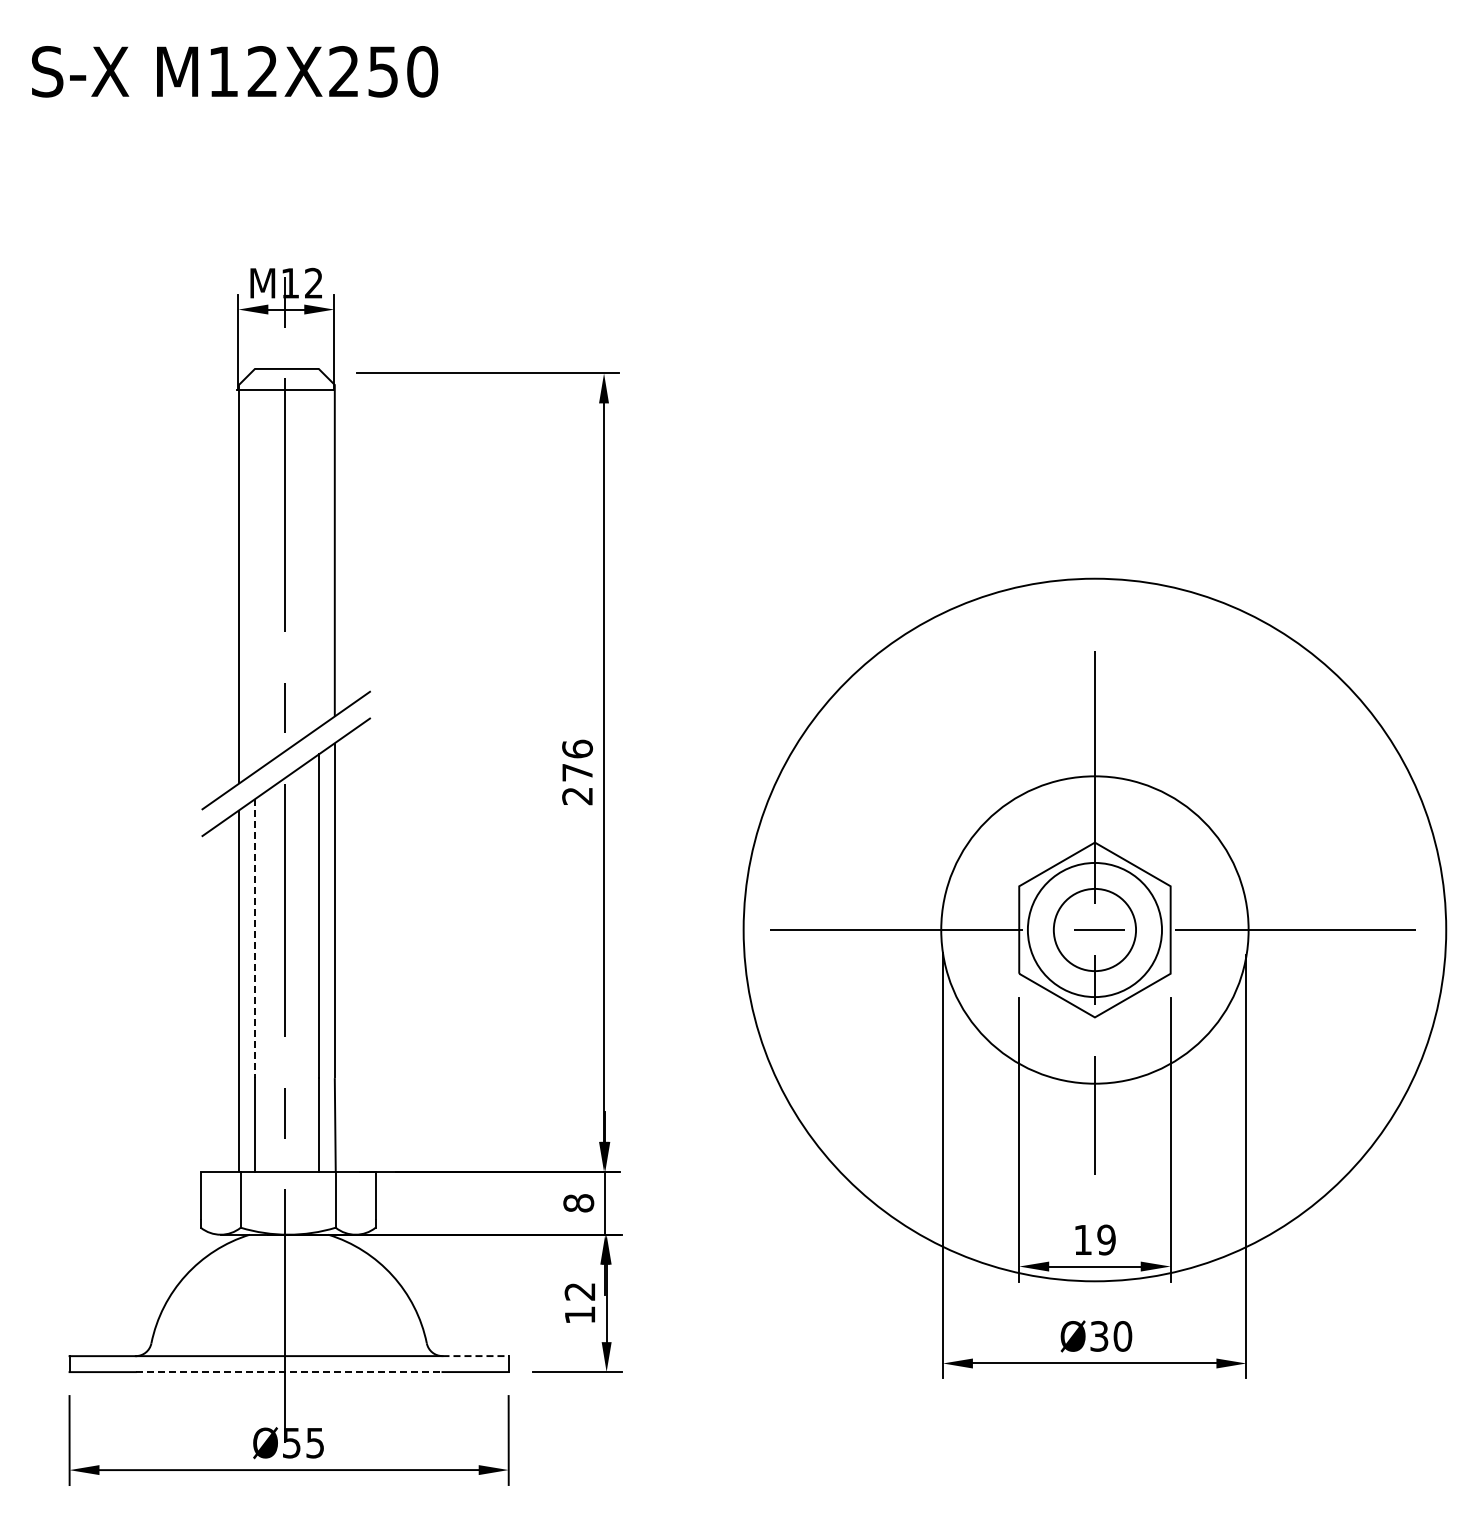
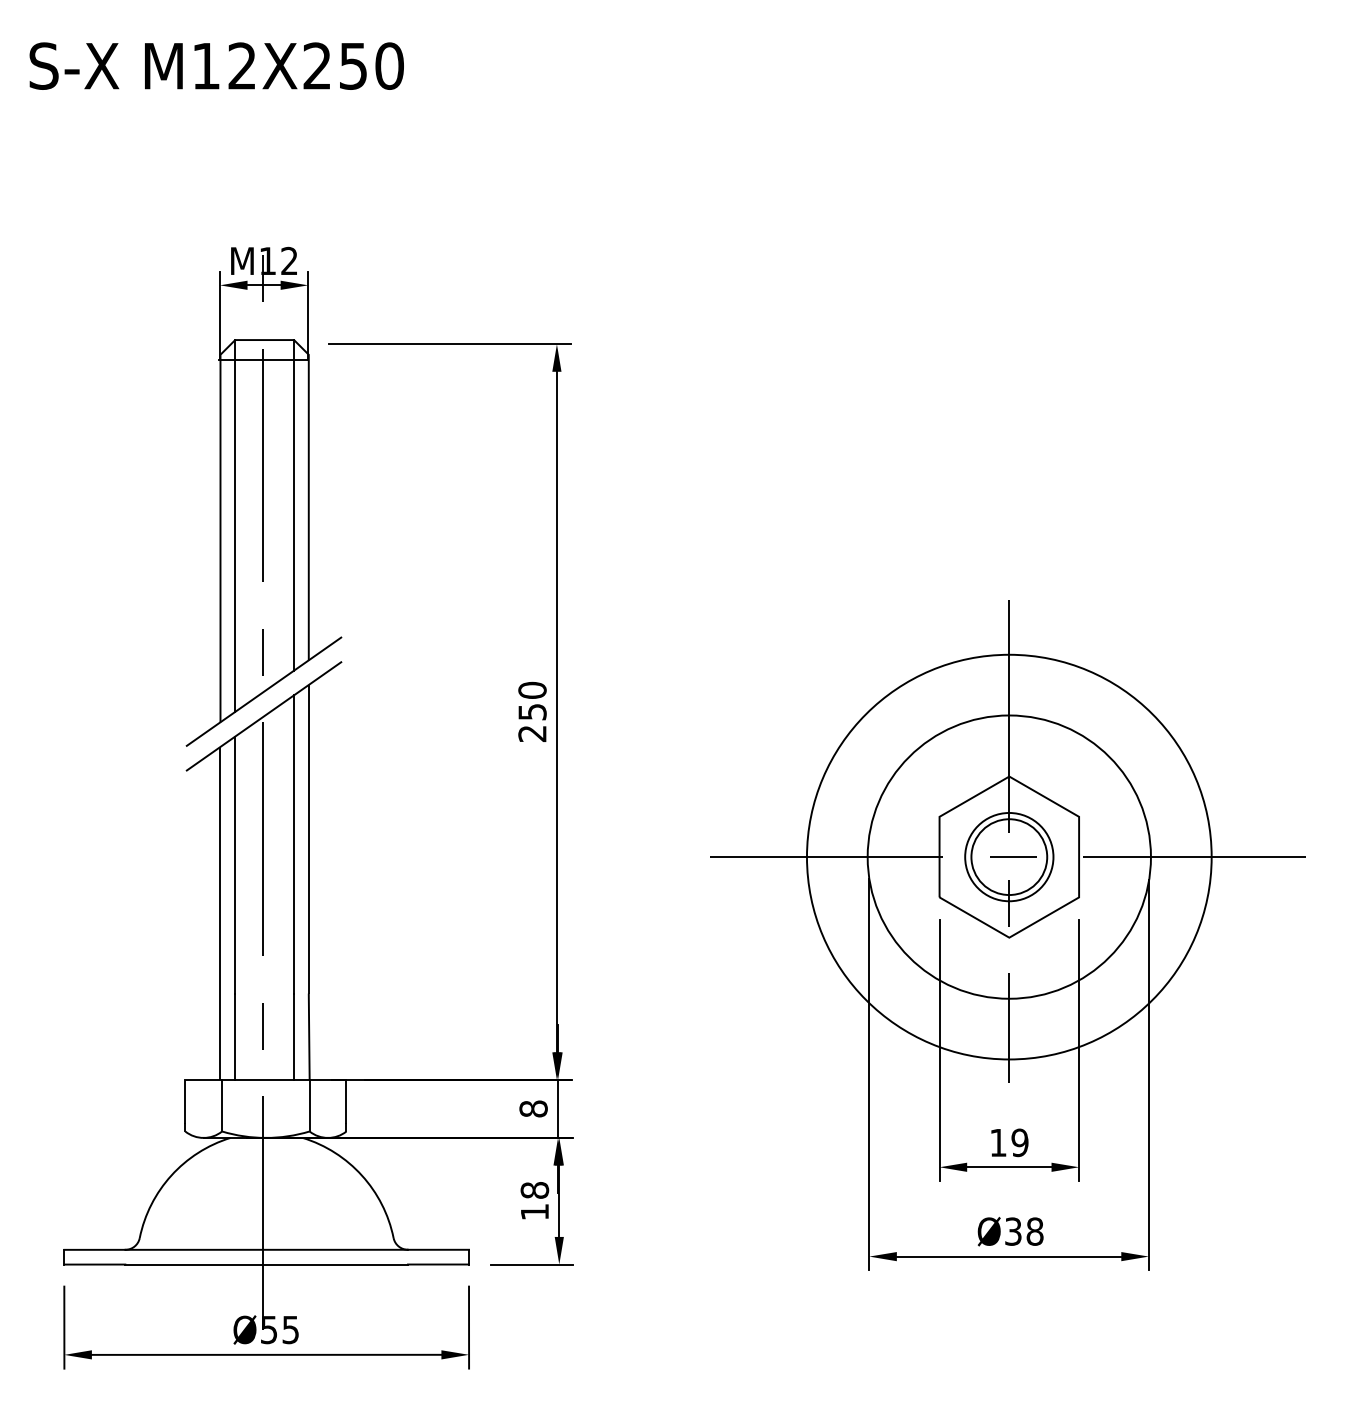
line: (318, 547) -> (293, 504), added
line: (254, 570) -> (234, 525), added
text: (577, 760) -> (532, 700), 276 -> 250
circle: (1094, 929) -> (1008, 856), size x0.62
circle: (1094, 929) -> (1008, 856), size x0.71
line: (254, 939) -> (234, 865), dashed -> solid
text: (579, 1291) -> (534, 1190), 12 -> 18
text: (1122, 1336) -> (1034, 1231), Ø30 -> Ø38
line: (476, 1356) -> (439, 1250), dashed -> solid
line: (289, 1372) -> (267, 1264), dashed -> solid

